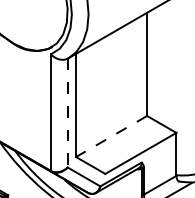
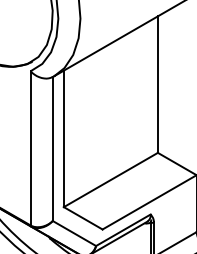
line: (67, 113) -> (52, 149), dashed -> solid
line: (111, 136) -> (110, 179), dashed -> solid

